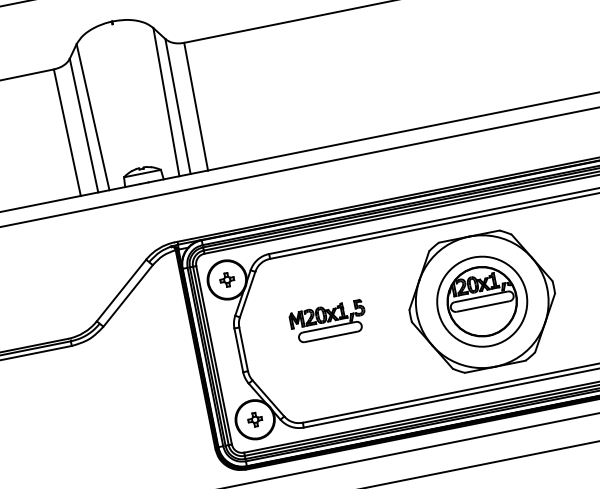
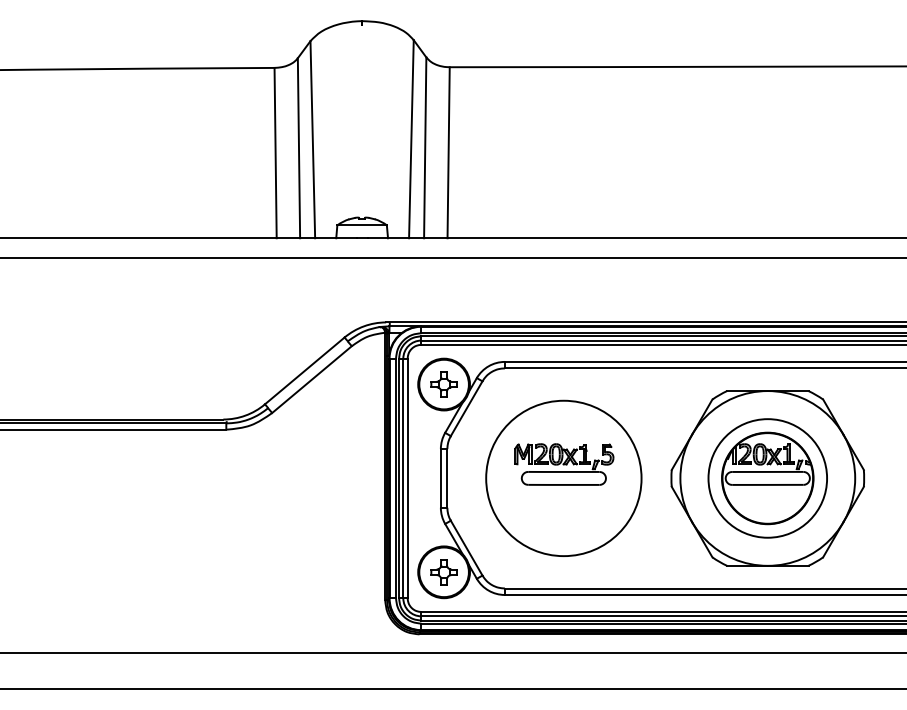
part: (226, 280) -> (443, 384), size x1.43
circle: (329, 331) -> (563, 477), added
part: (254, 419) -> (443, 572), size x1.43

